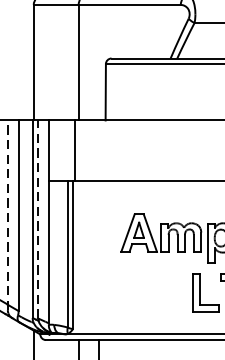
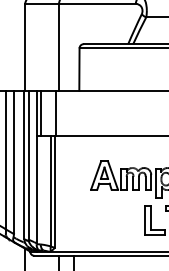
line: (53, 149) -> (40, 112), added
line: (7, 214) -> (5, 161), dashed -> solid
line: (38, 218) -> (28, 164), dashed -> solid

